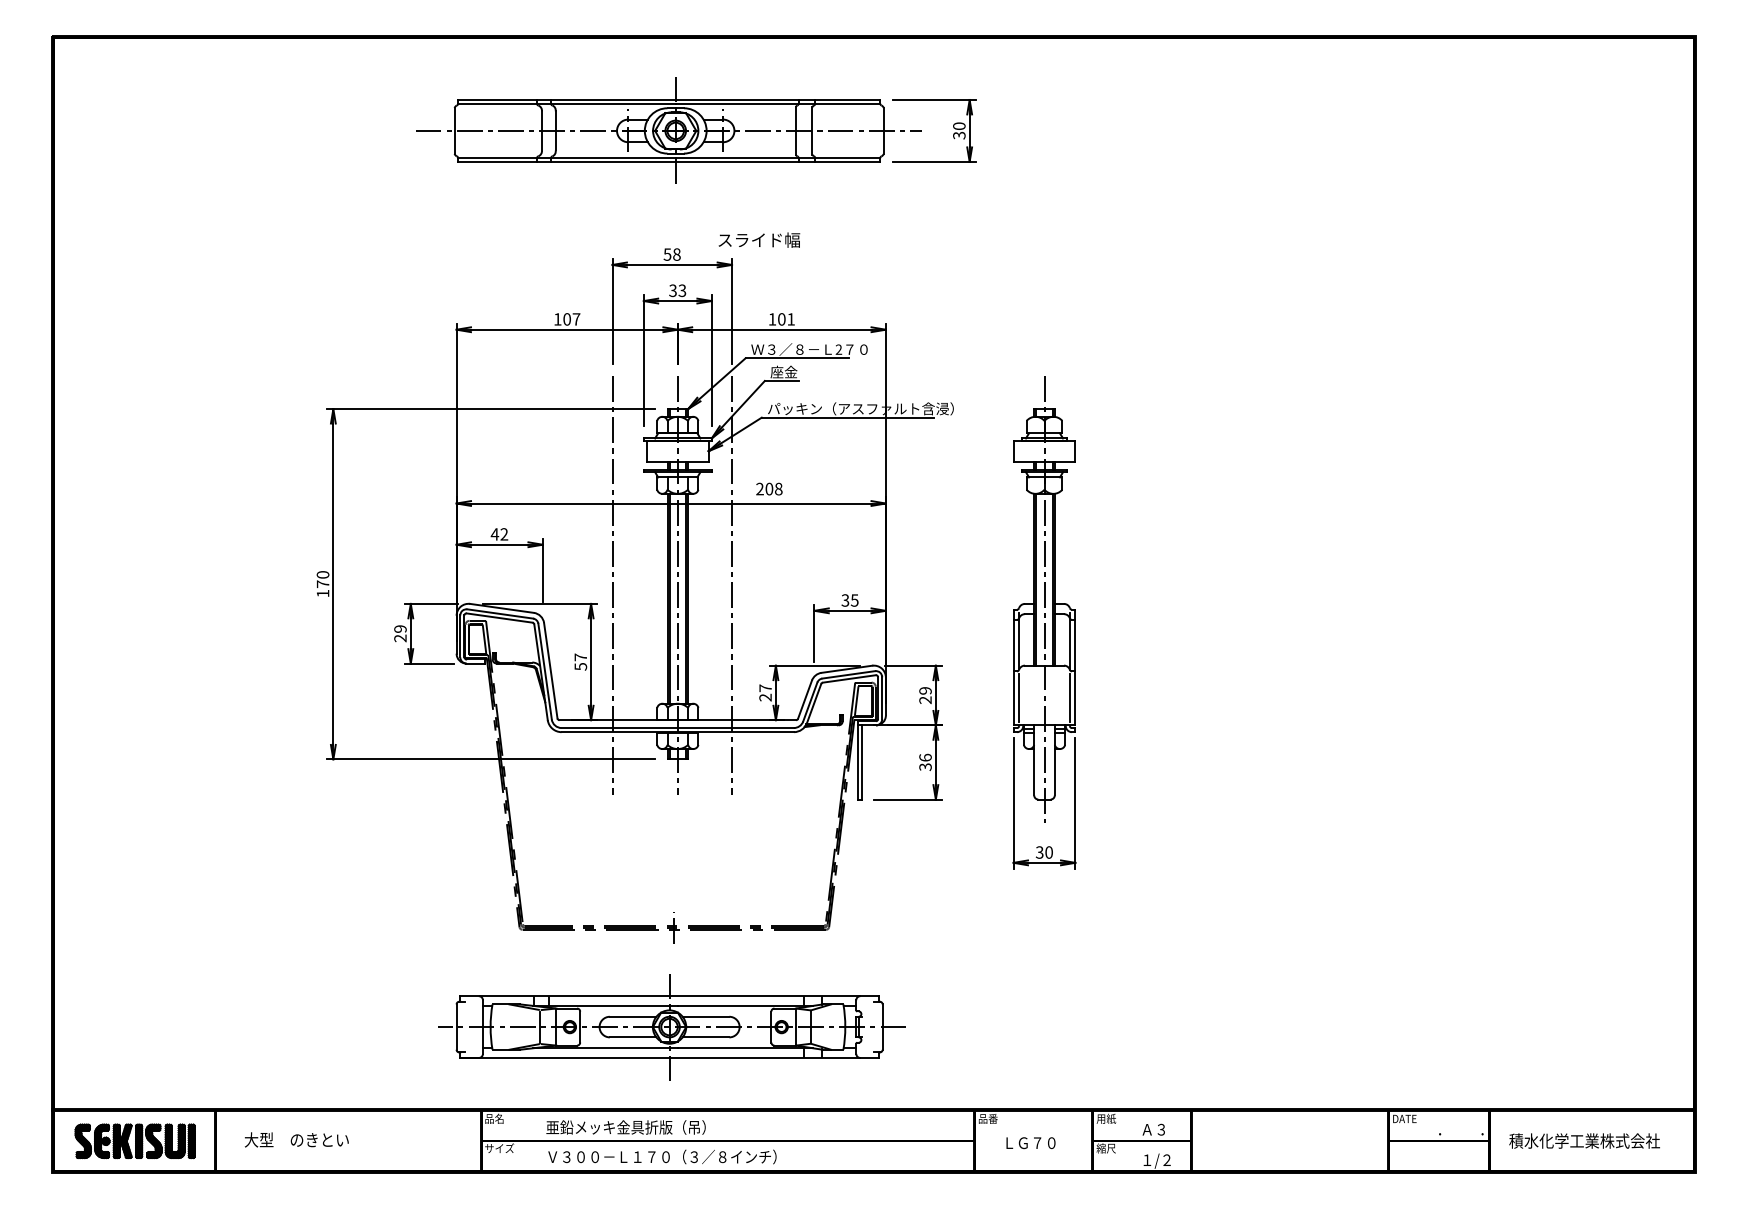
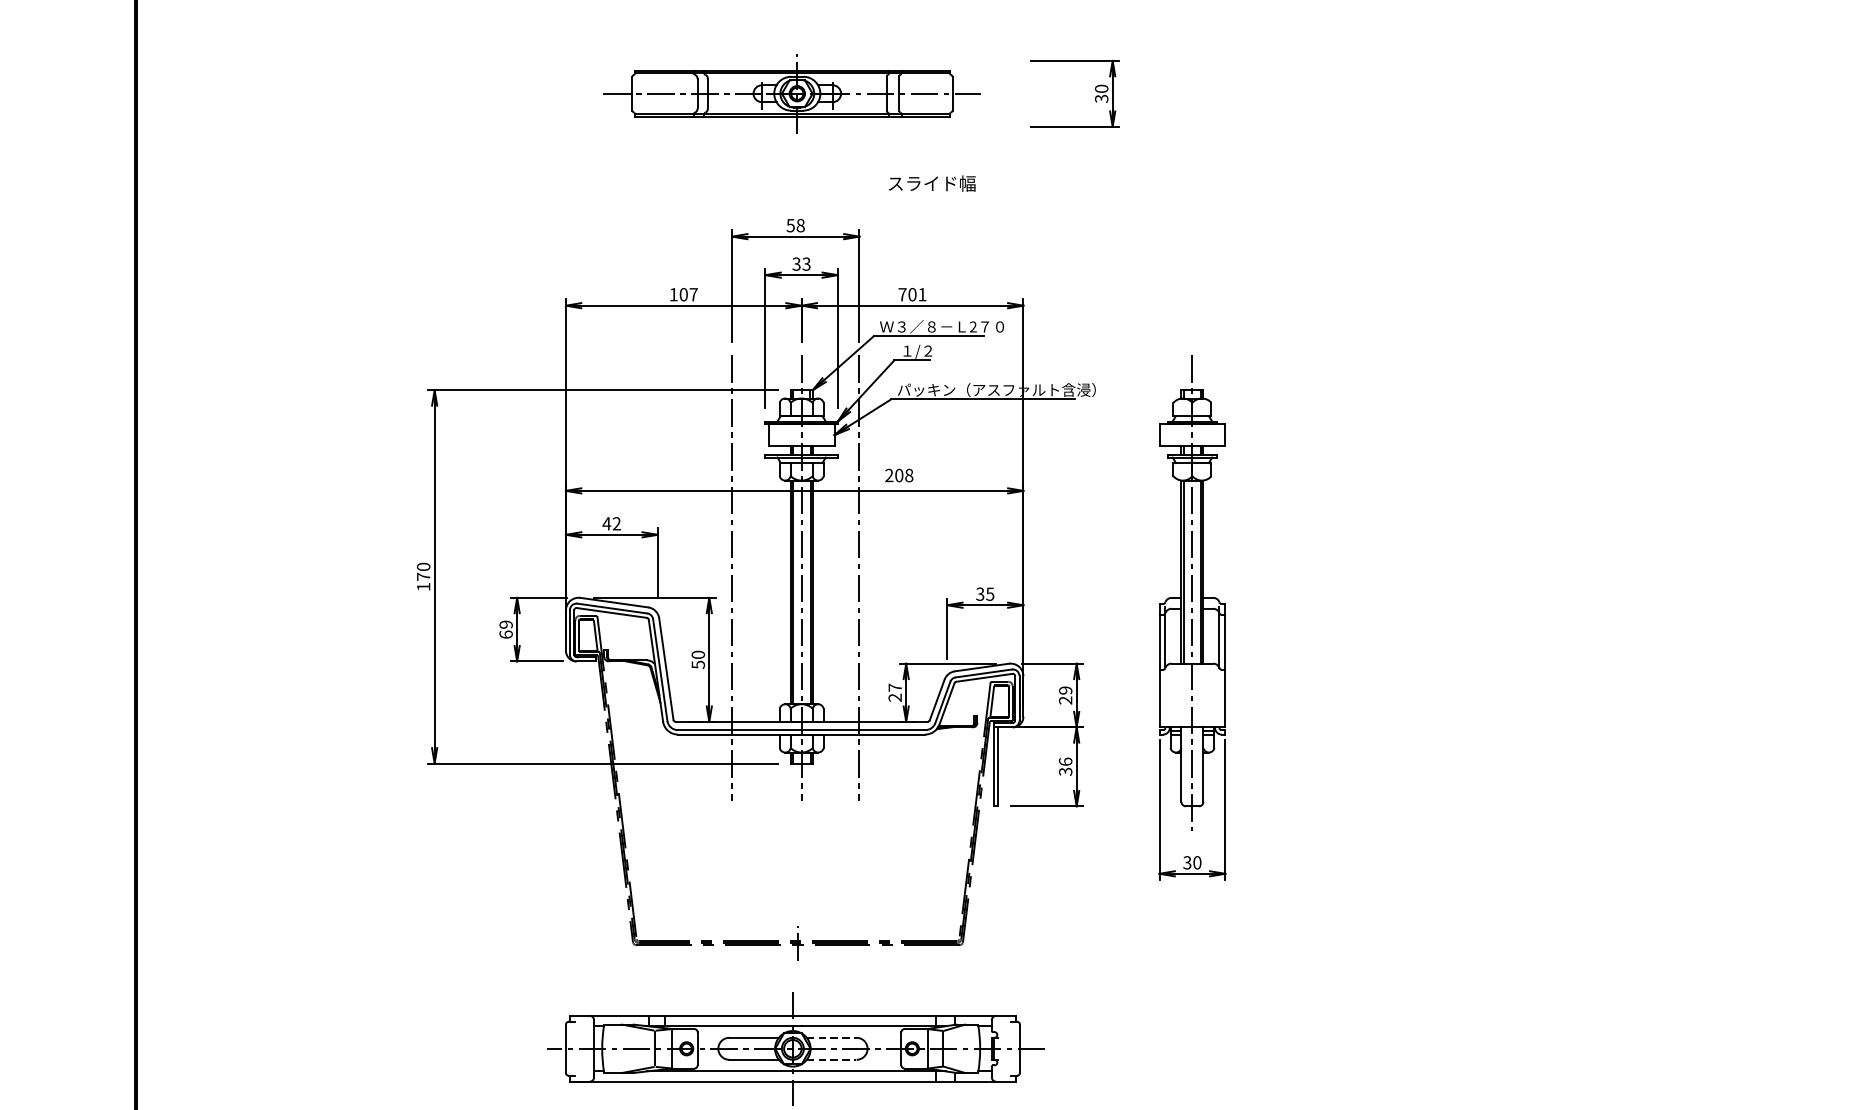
part: (668, 130) -> (791, 93), size x0.7
text: (759, 239) -> (932, 182), moved
text: (772, 319) -> (902, 294), 101 -> 701
text: (785, 372) -> (916, 351), 座金 -> １/２
text: (400, 638) -> (506, 634), 29 -> 69
text: (580, 657) -> (697, 654), 57 -> 50
line: (1019, 698) -> (1165, 698), removed
line: (1069, 698) -> (1219, 698), removed
line: (706, 1016) -> (832, 1037), solid -> dashed
line: (706, 1037) -> (832, 1059), solid -> dashed

